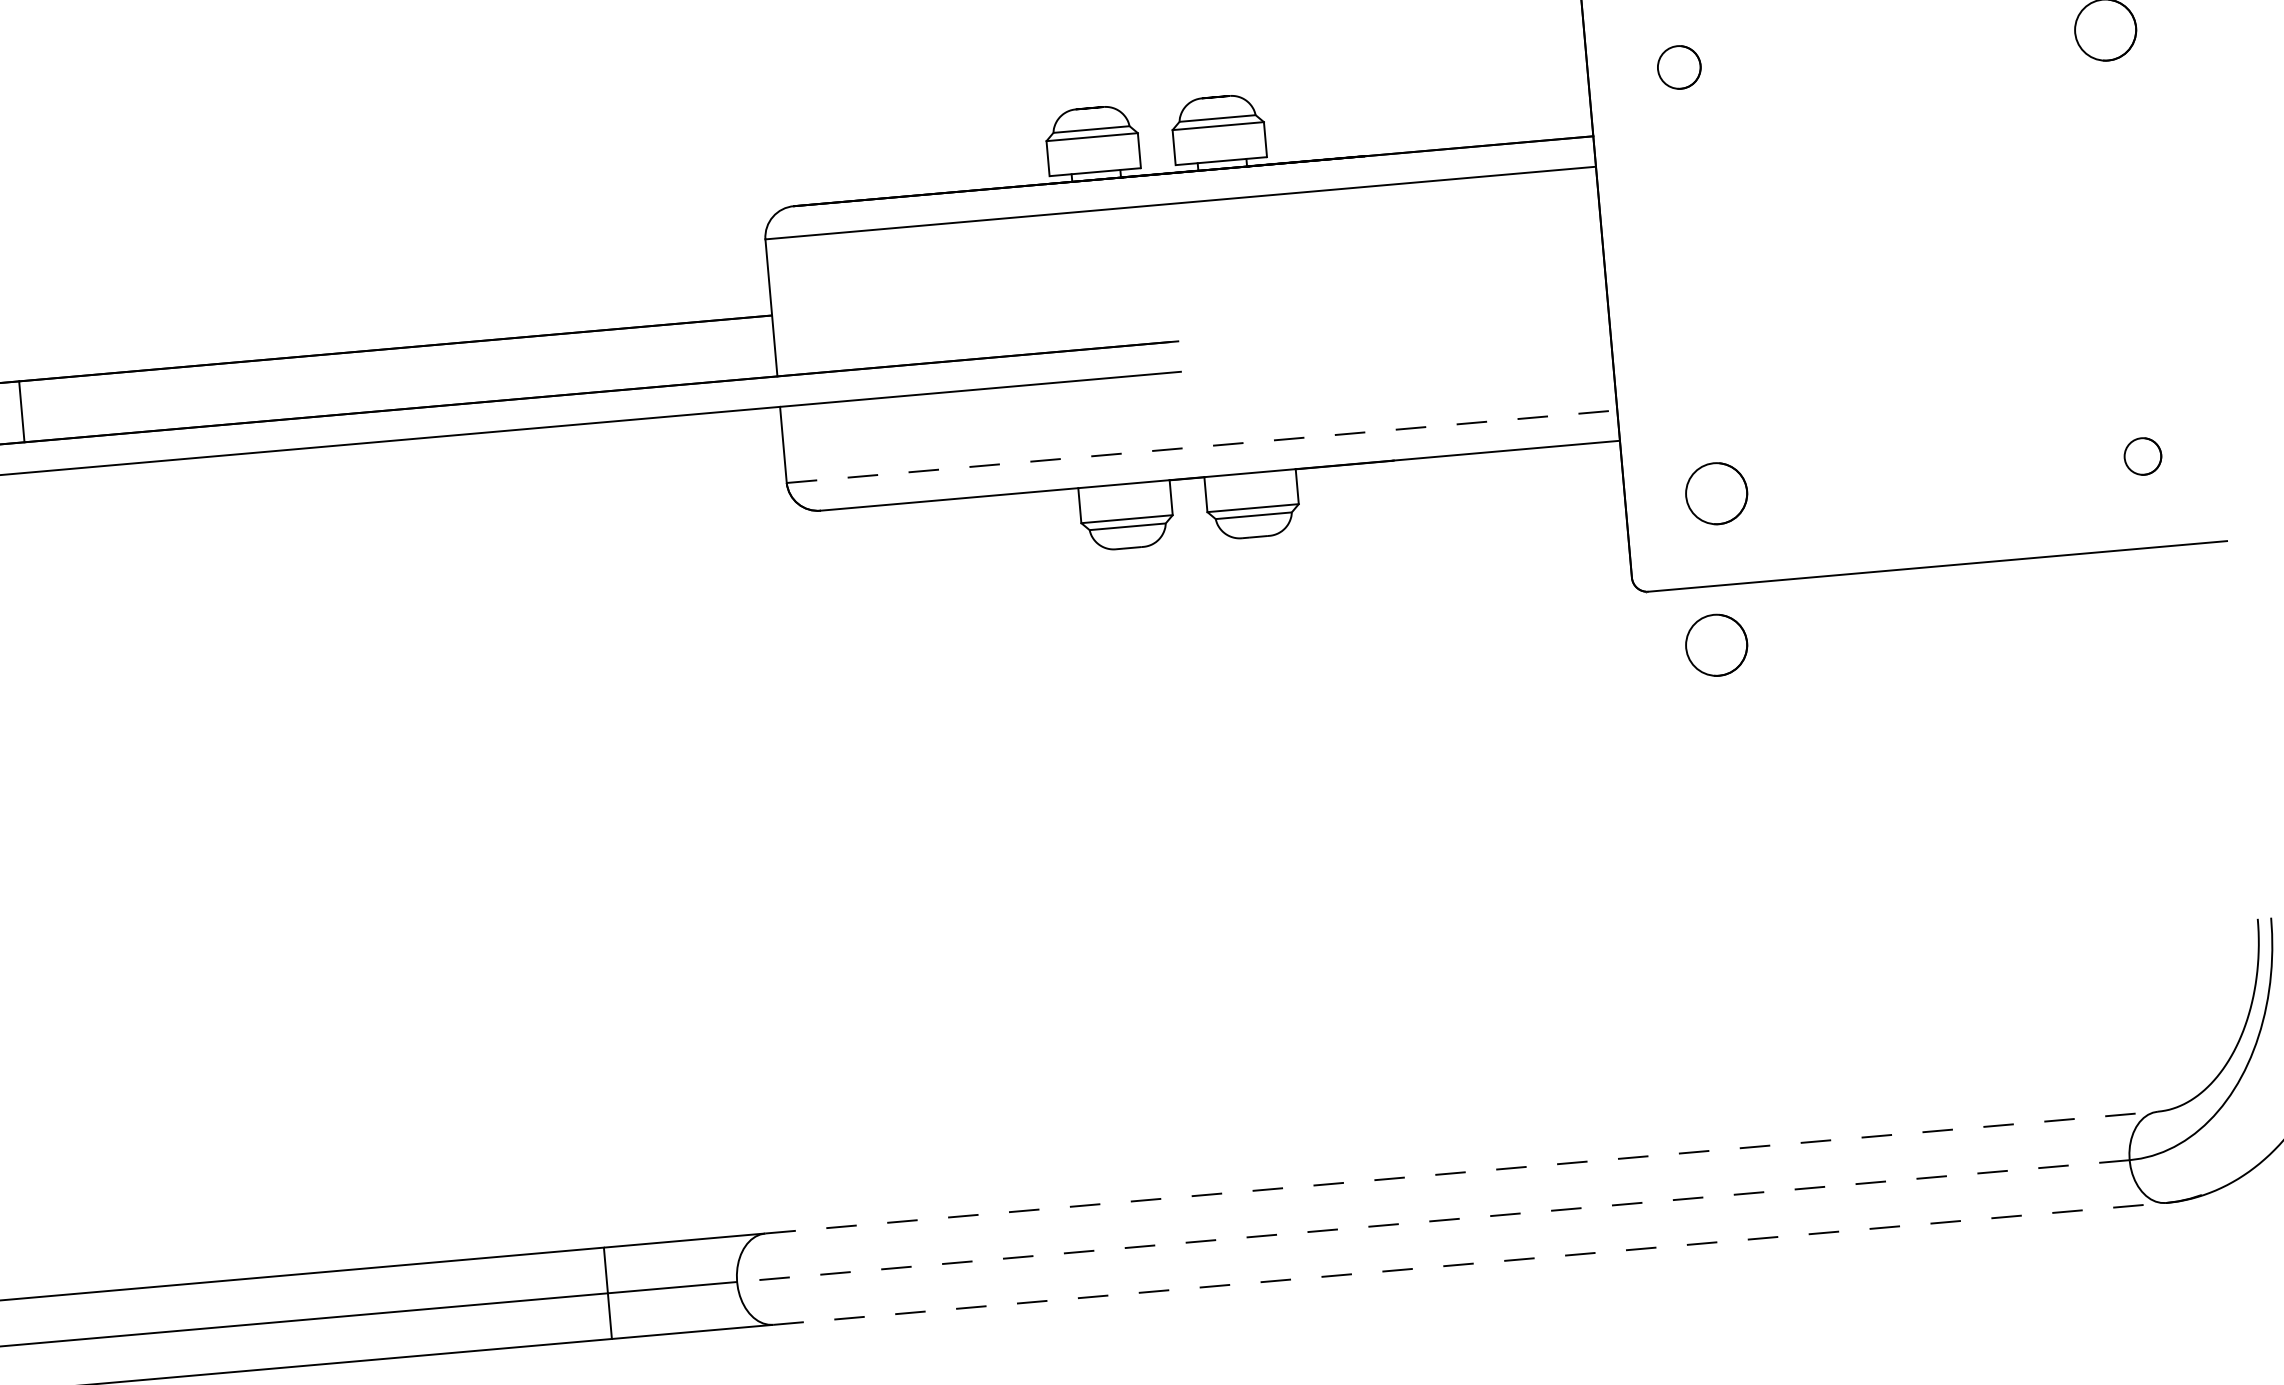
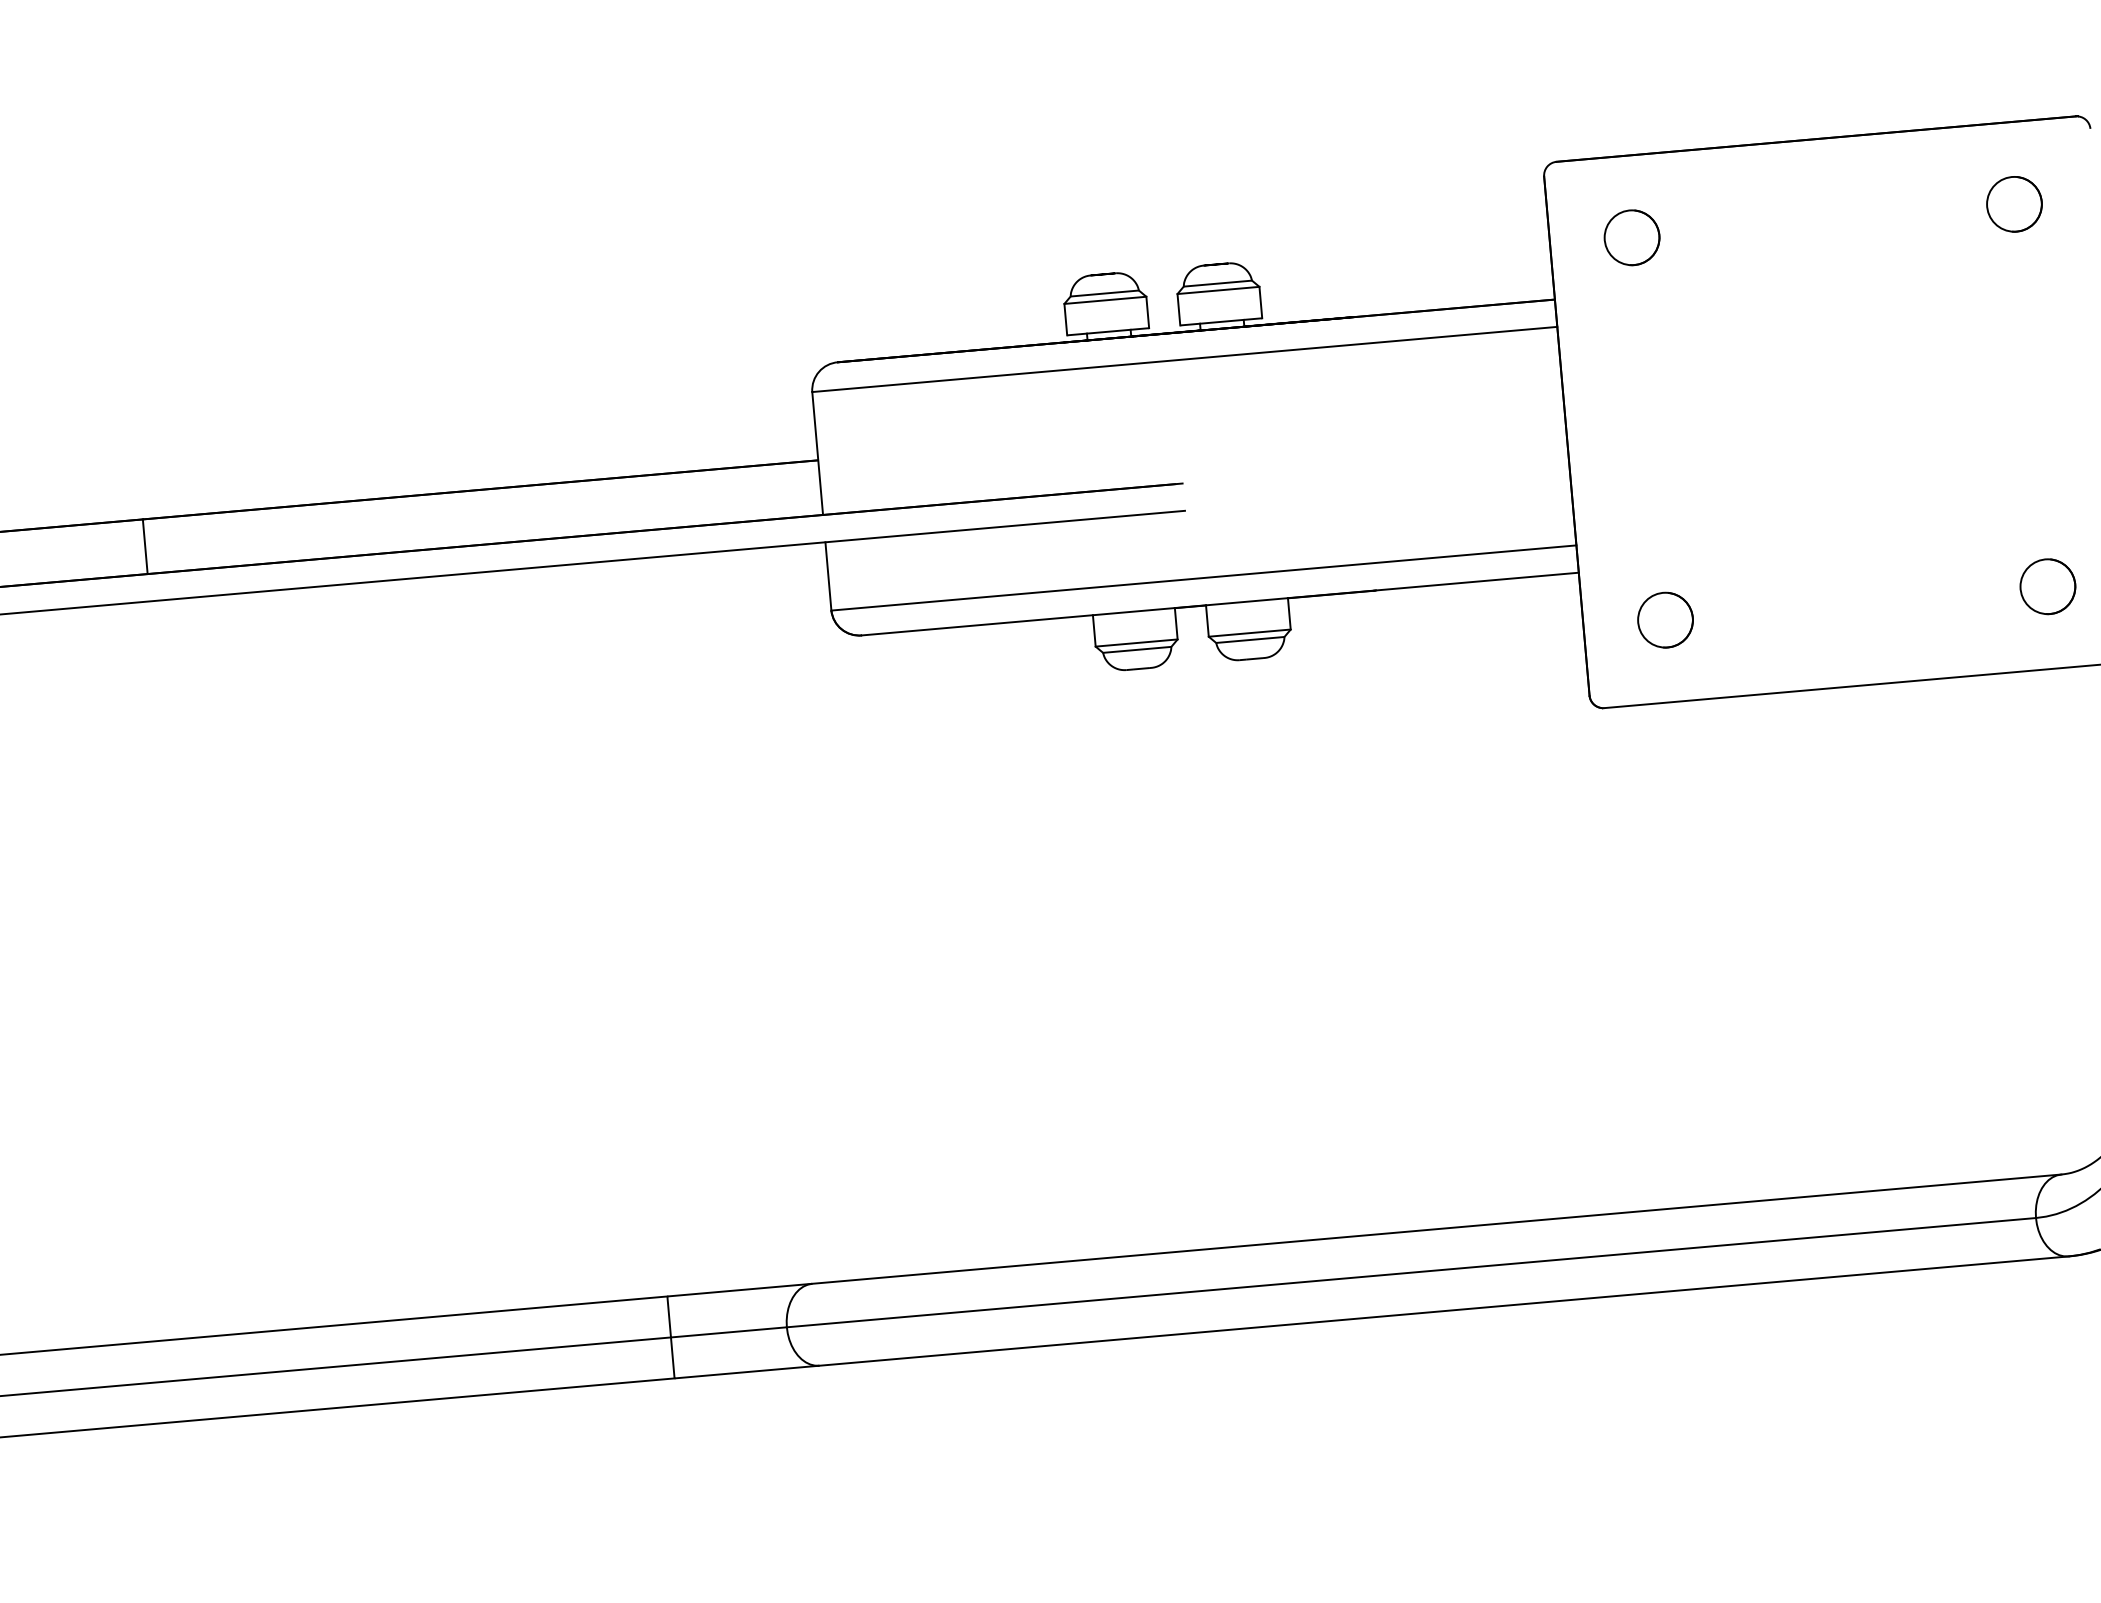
part: (1678, 67) -> (1631, 237), size x1.43
line: (1201, 446) -> (1203, 577), dashed -> solid
part: (2142, 456) -> (2047, 586), size x1.67
part: (1716, 644) -> (1665, 755), removed
line: (1461, 1172) -> (1436, 1229), dashed -> solid
line: (1433, 1220) -> (1411, 1272), dashed -> solid
line: (1469, 1264) -> (1443, 1311), dashed -> solid

